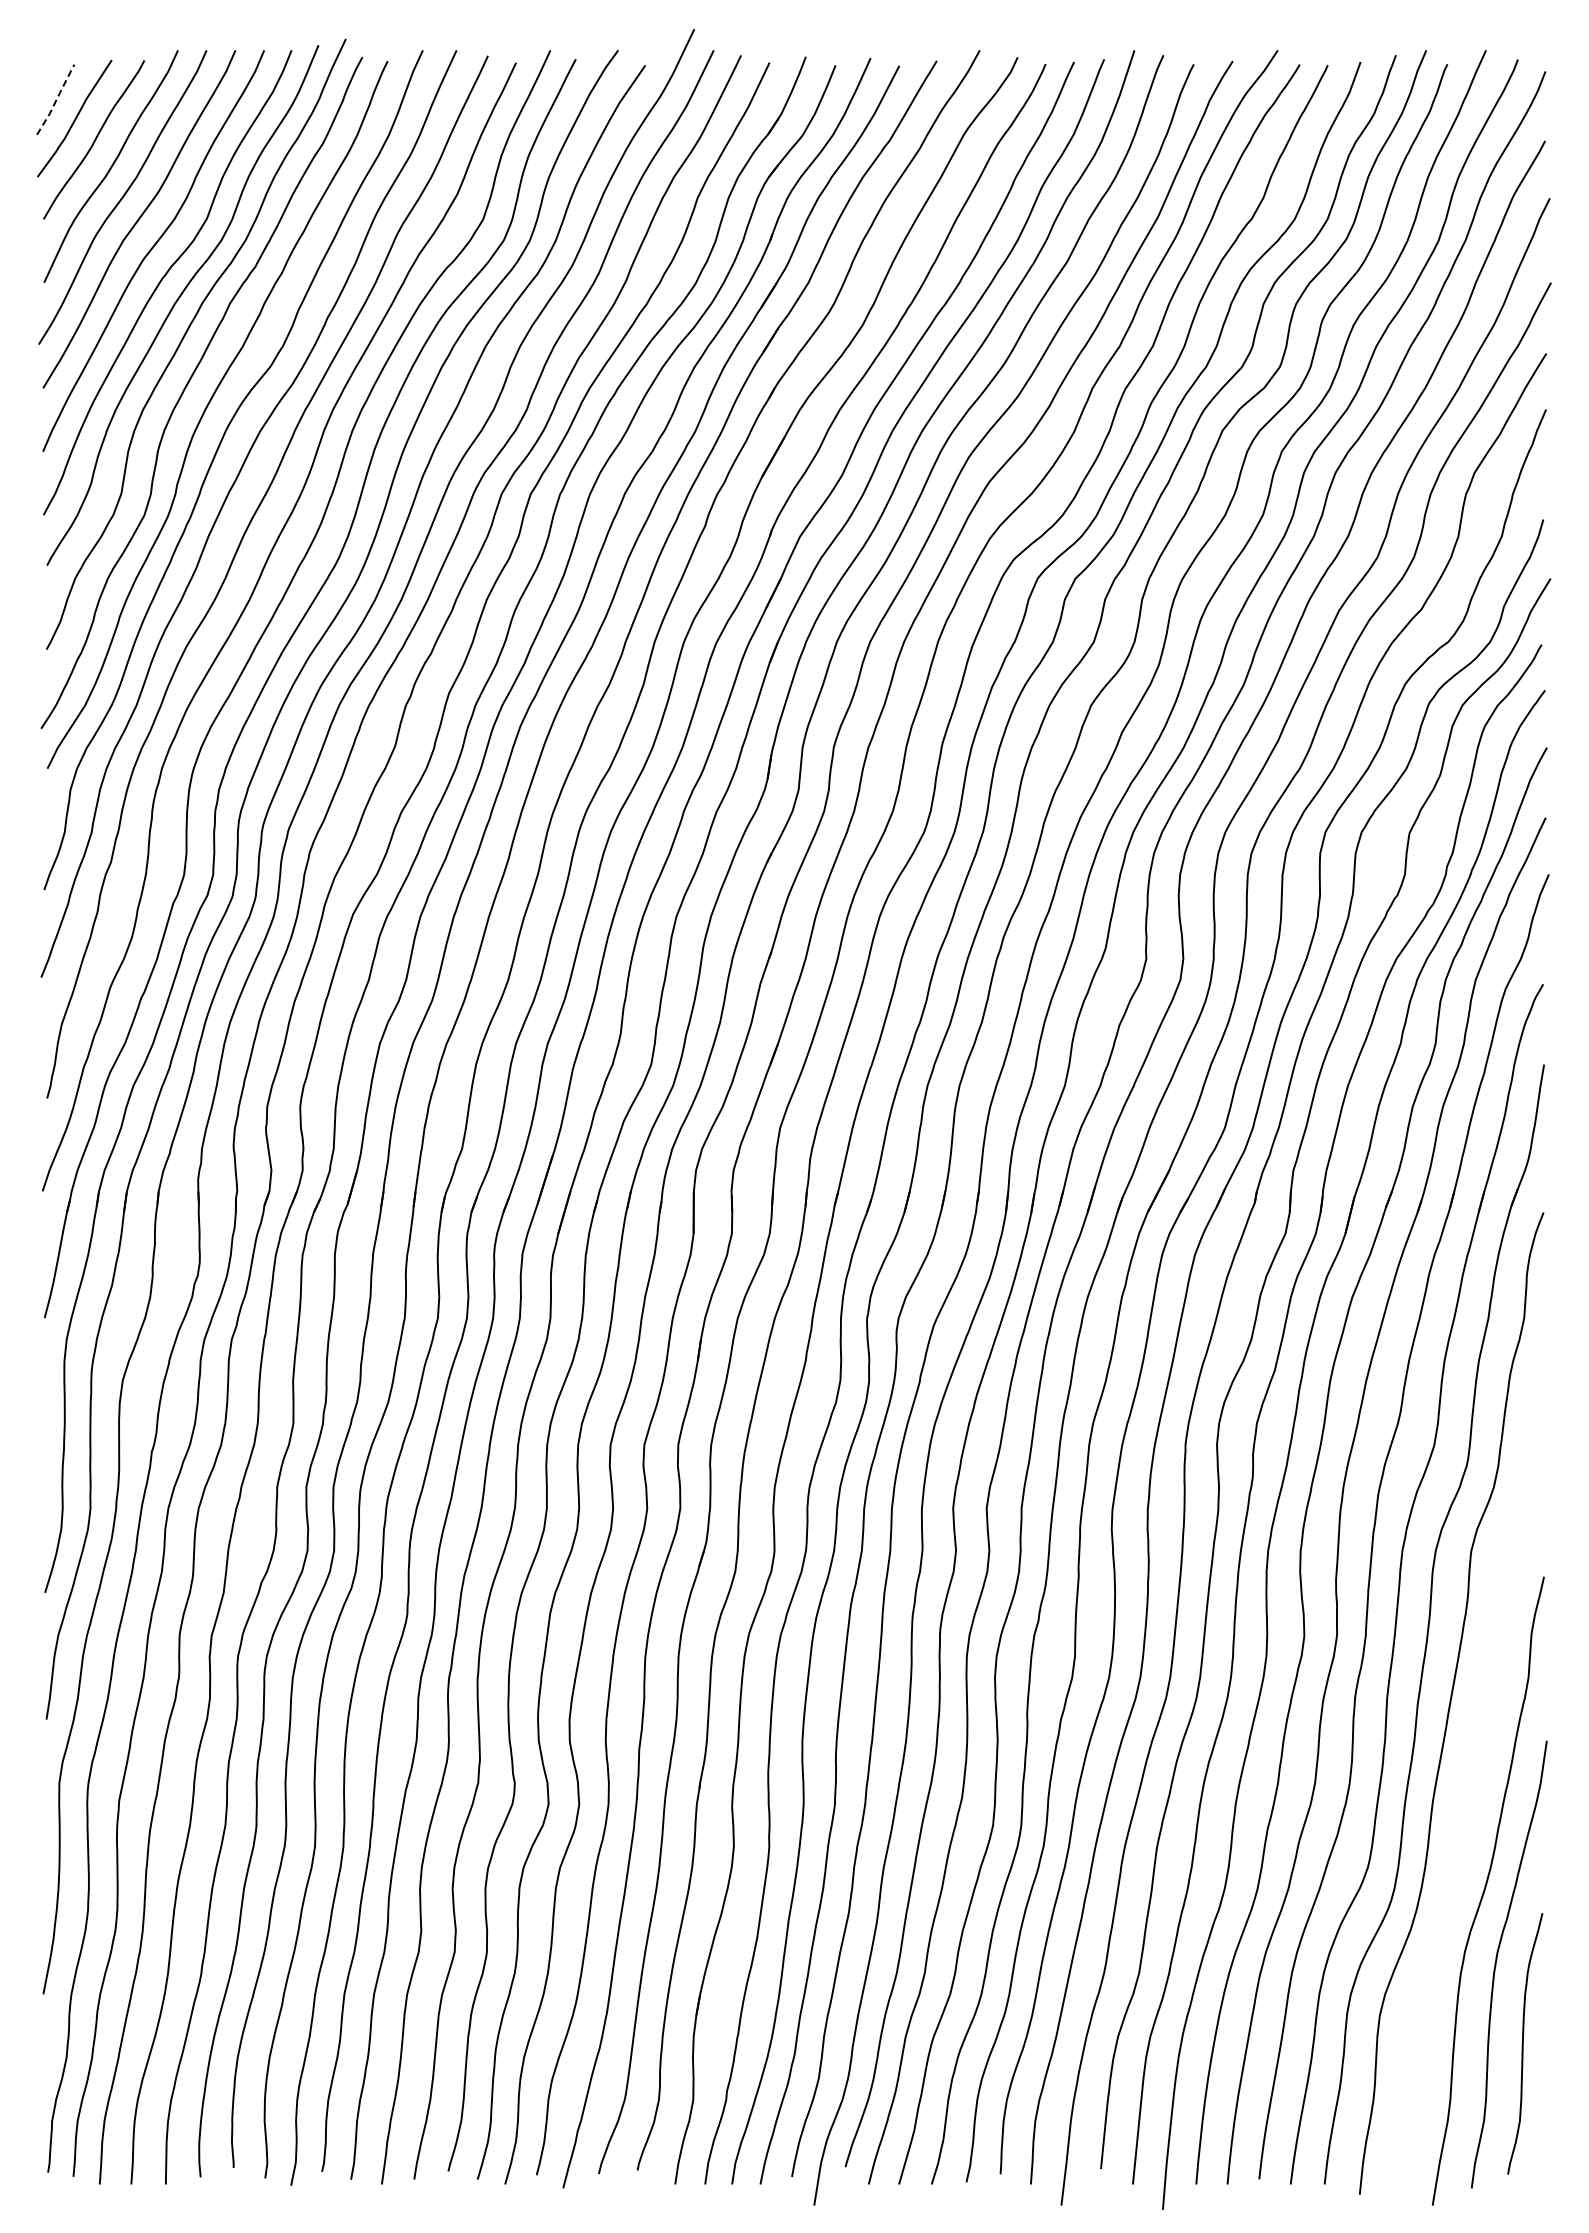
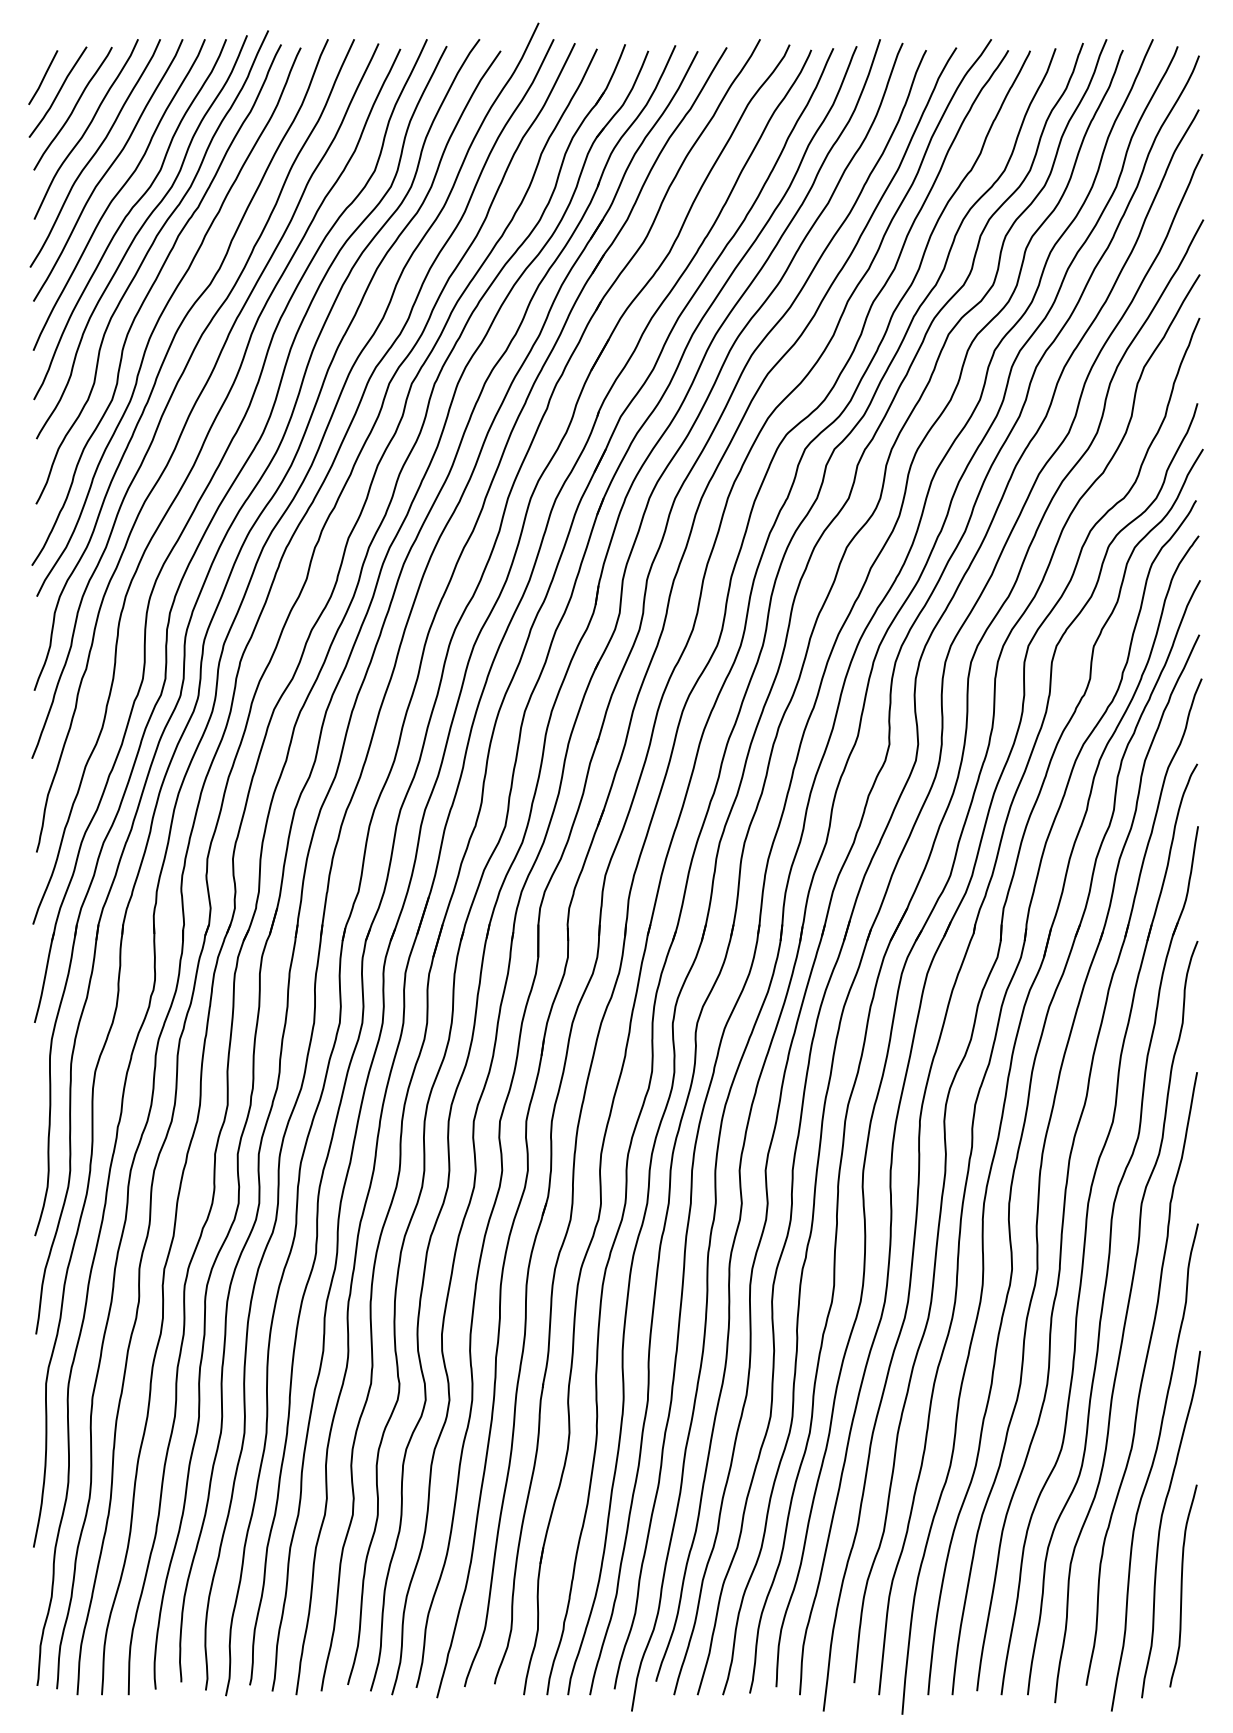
line: (56, 99) -> (43, 77), dashed -> solid
curve: (1471, 1776) -> (1141, 1378), added

